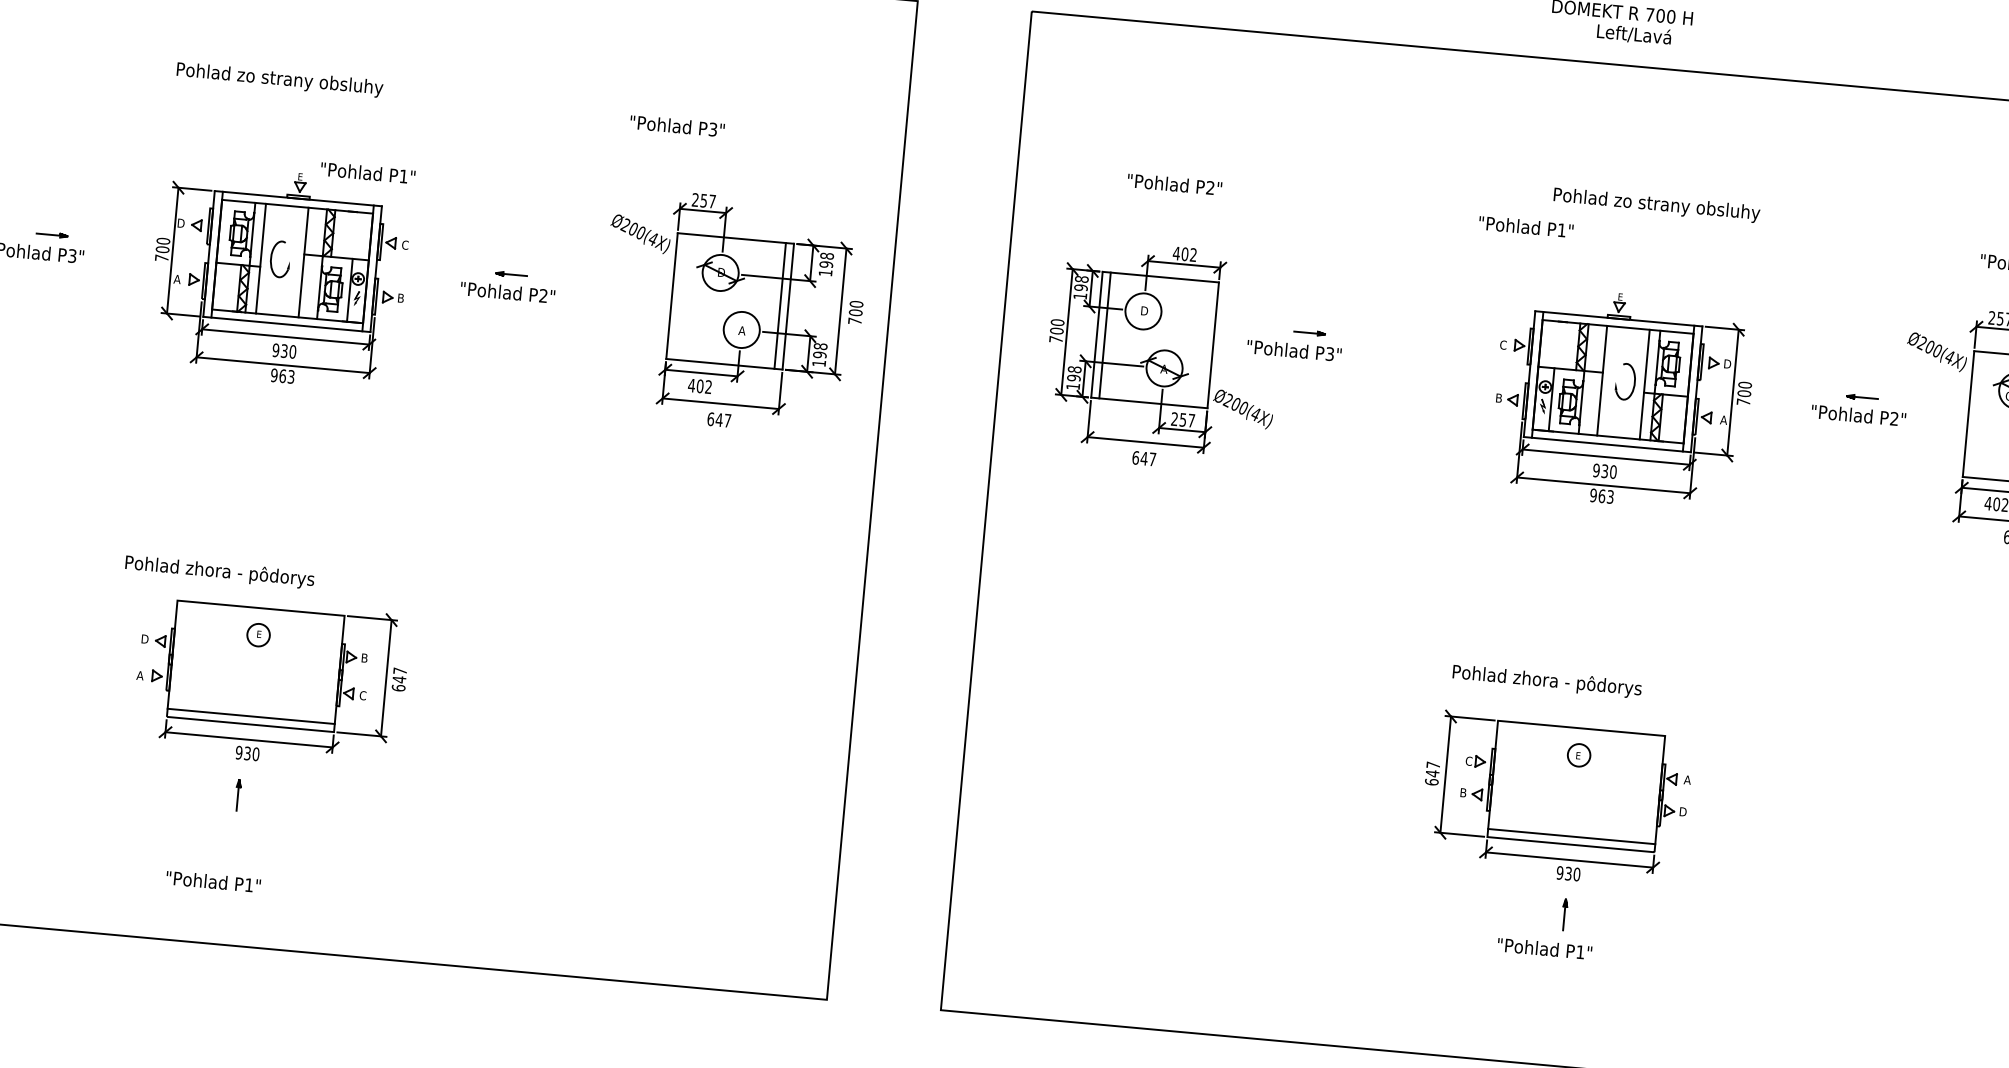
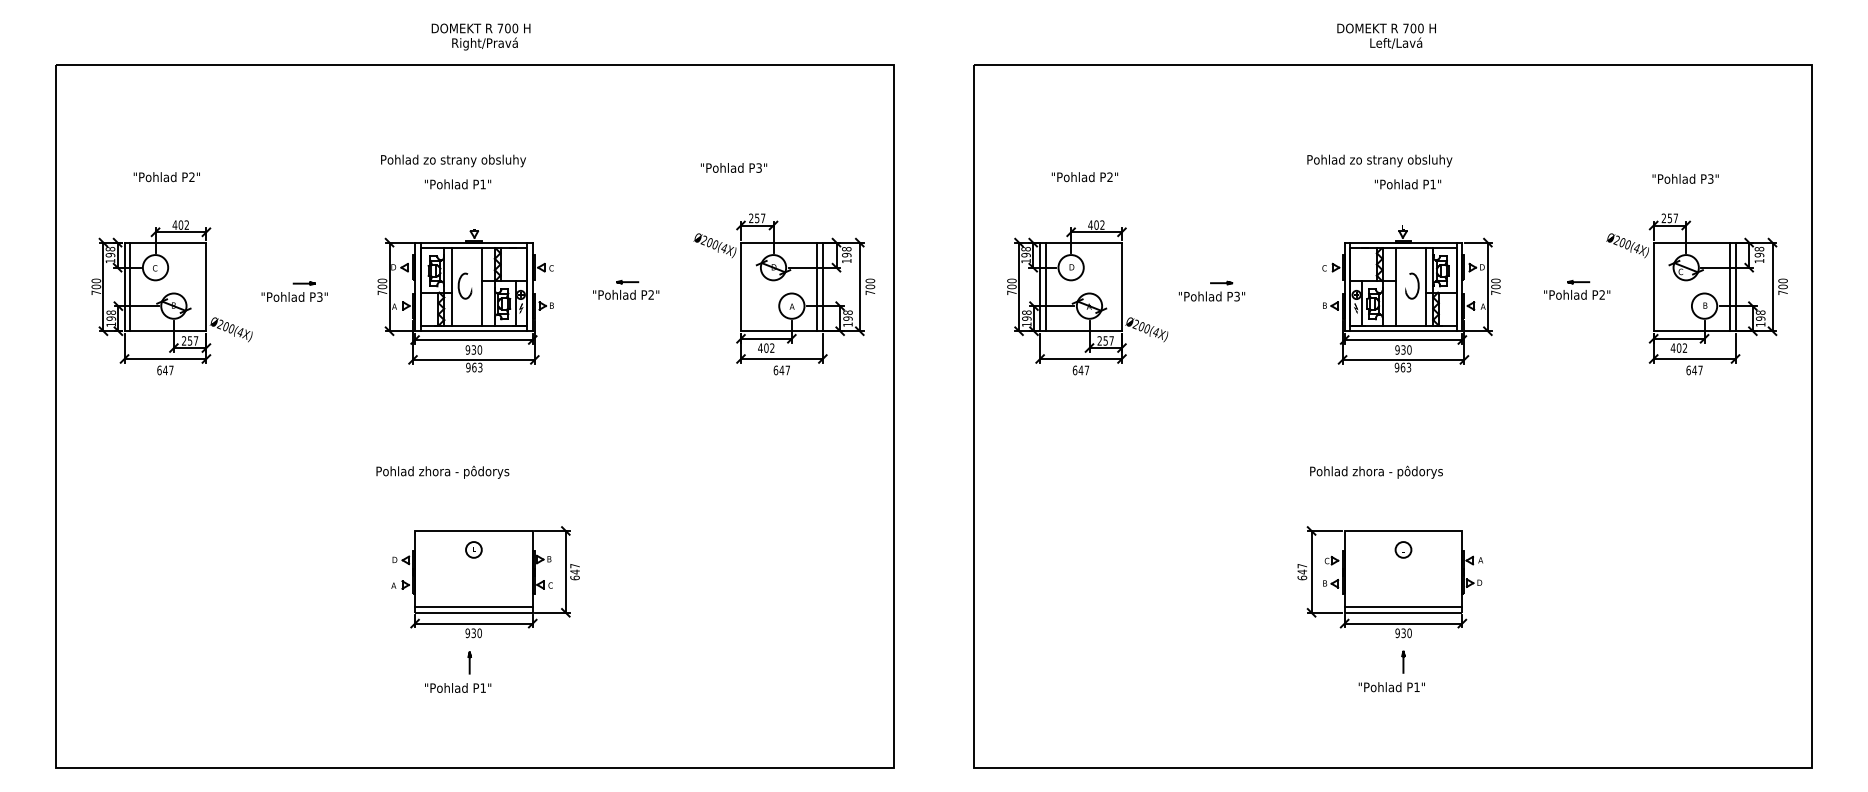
text: (368, 173) -> (458, 184), moved
text: (1656, 204) -> (1379, 160), moved
text: (1526, 227) -> (1408, 184), moved
part: (1295, 342) -> (1212, 290), moved
text: (219, 572) -> (442, 472), moved
text: (1547, 680) -> (1376, 471), moved
text: (214, 881) -> (458, 687), moved

